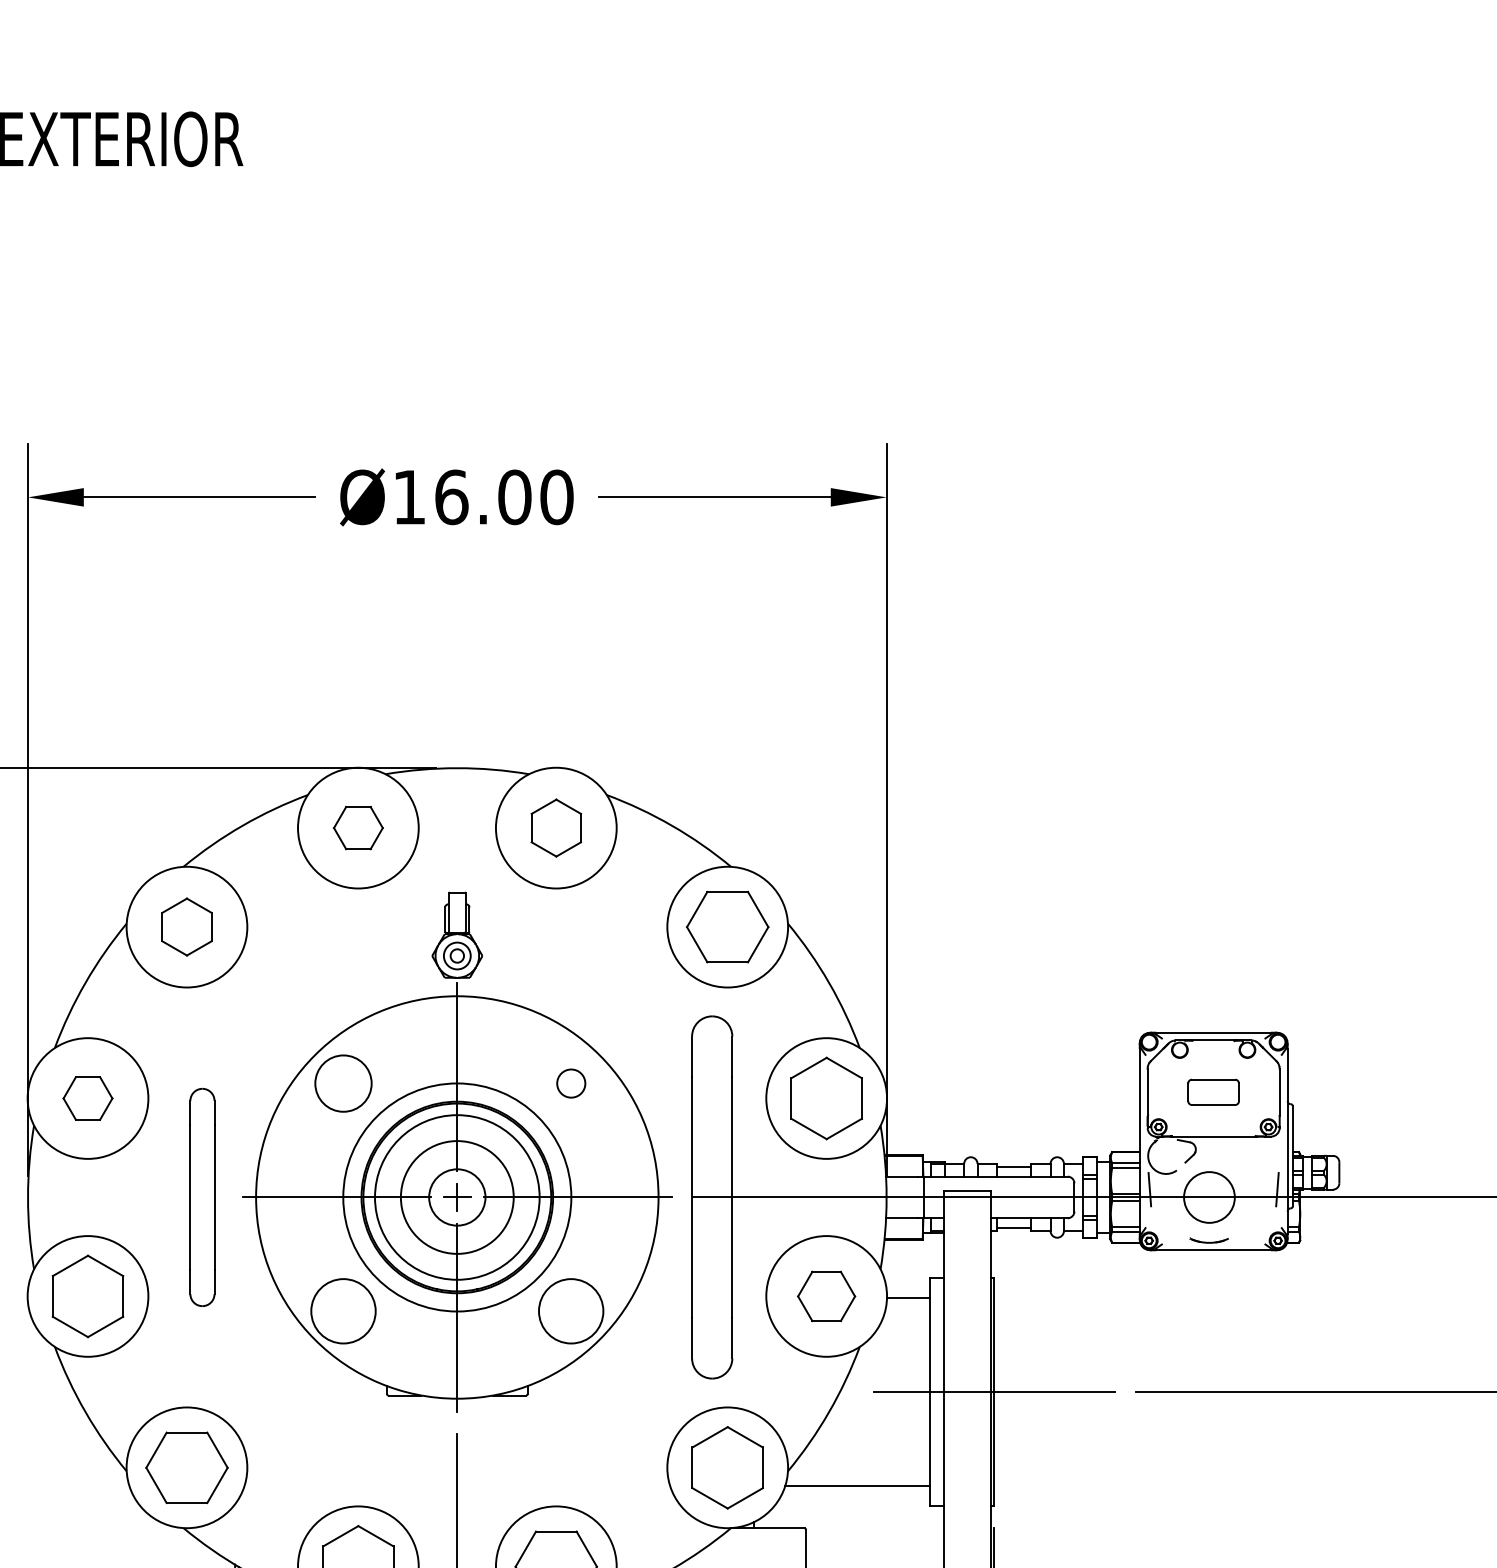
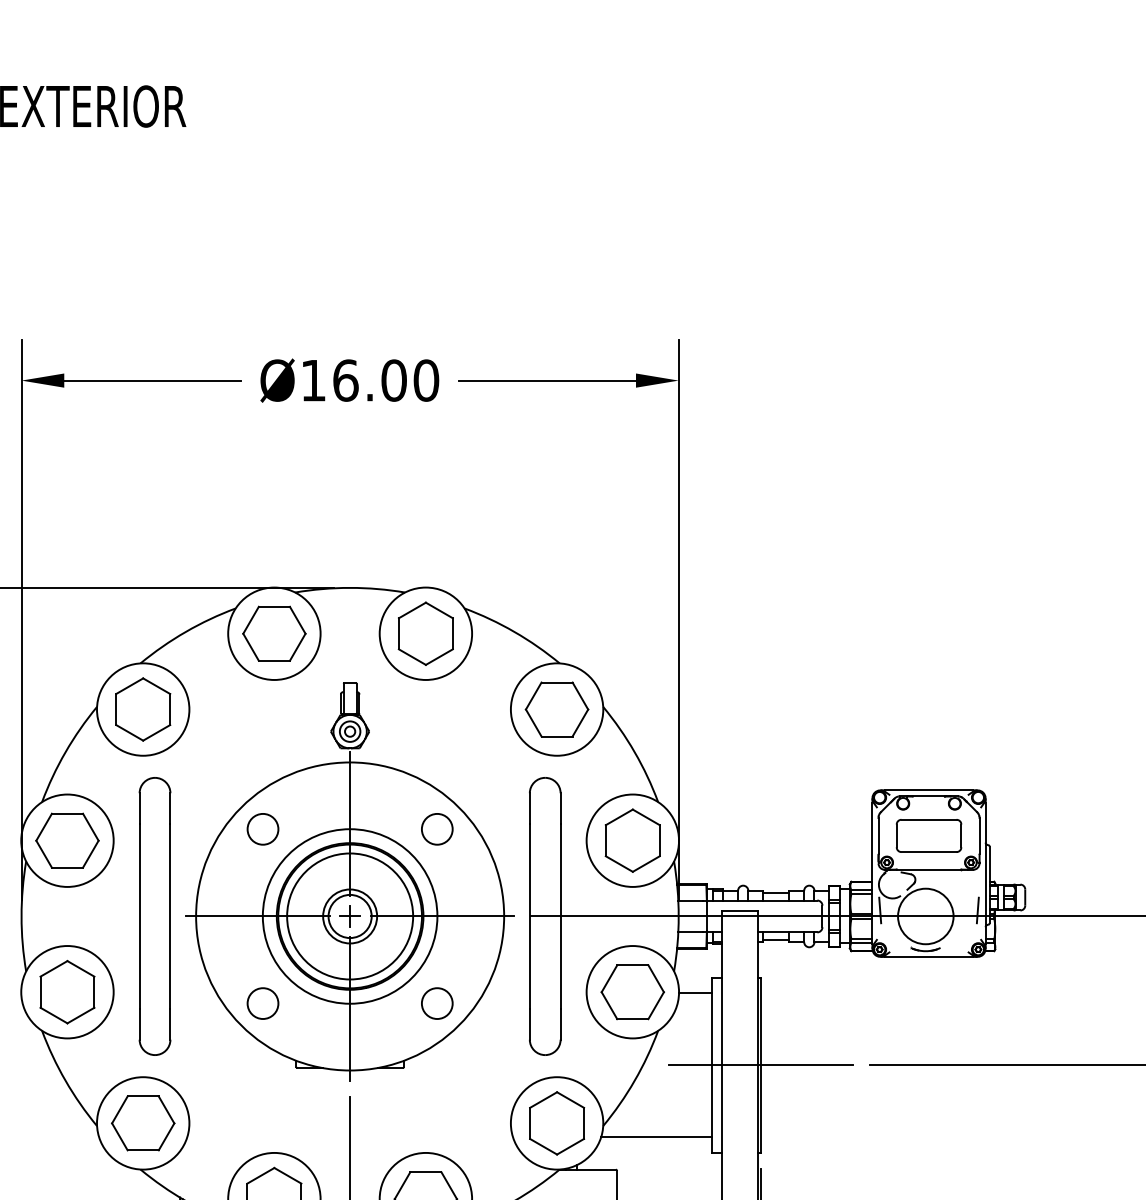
part: (358, 827) -> (274, 633), size x1.67
part: (556, 827) -> (426, 633), size x1.43
part: (186, 926) -> (142, 709), size x1.43
circle: (343, 1083) -> (263, 829), size x0.71
circle: (571, 1083) -> (437, 829), size x1.43
part: (1213, 1092) -> (928, 836), size x1.67
part: (87, 1098) -> (67, 840), size x1.67
part: (202, 1197) -> (155, 916), size x1.67
circle: (457, 1197) -> (350, 916), size x0.62
circle: (1209, 1197) -> (925, 916), size x1.43
part: (826, 1296) -> (632, 992), size x1.43
circle: (343, 1311) -> (263, 1003), size x0.62
circle: (571, 1311) -> (437, 1003), size x0.62

